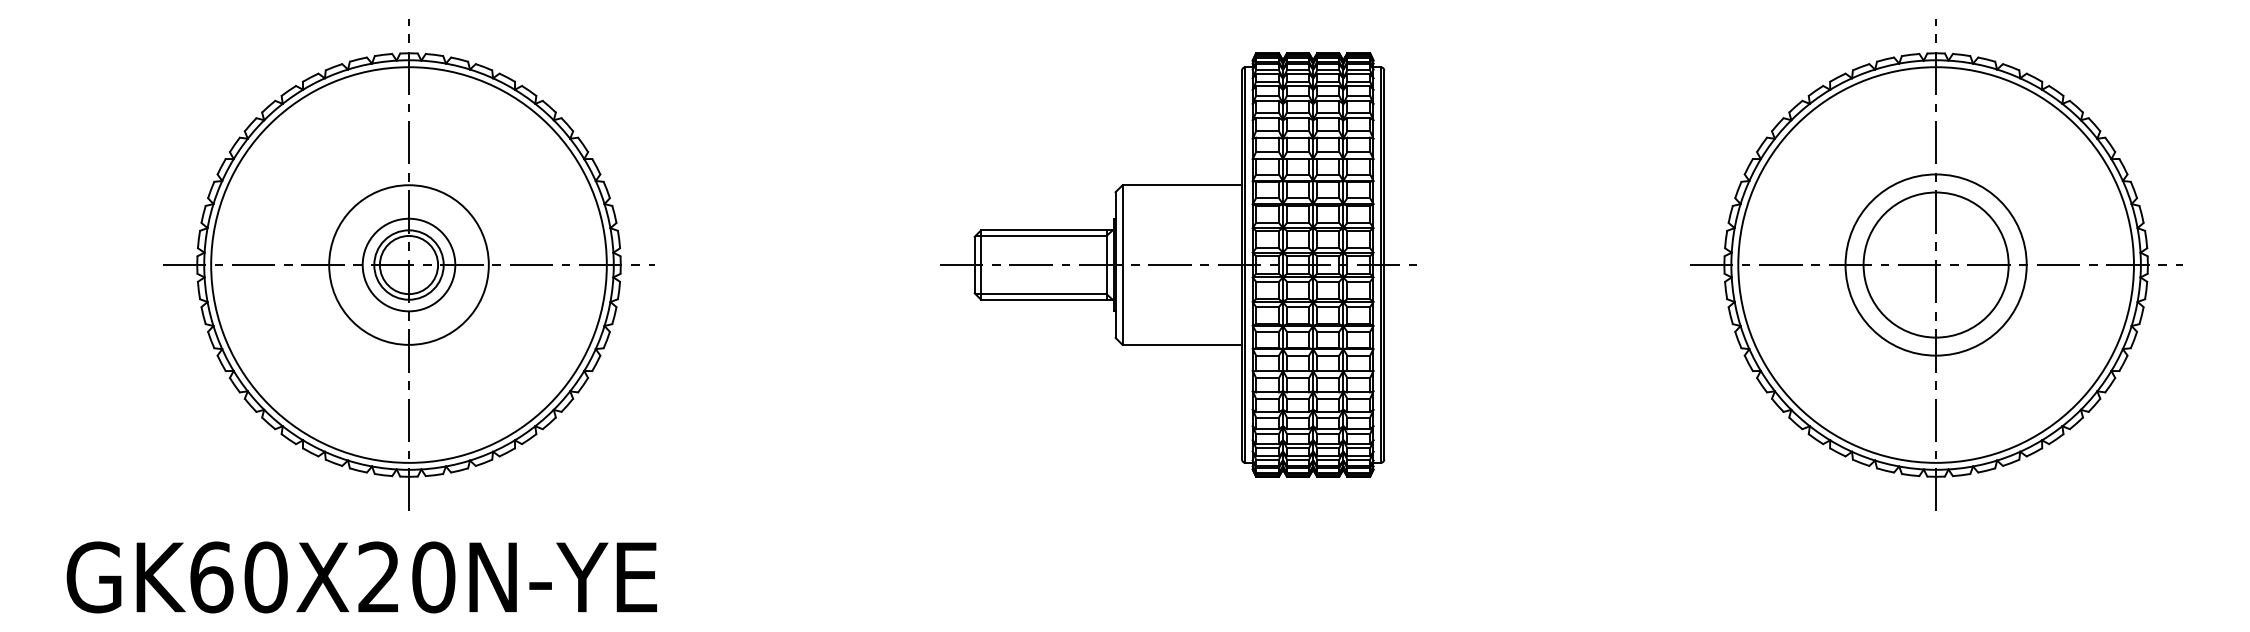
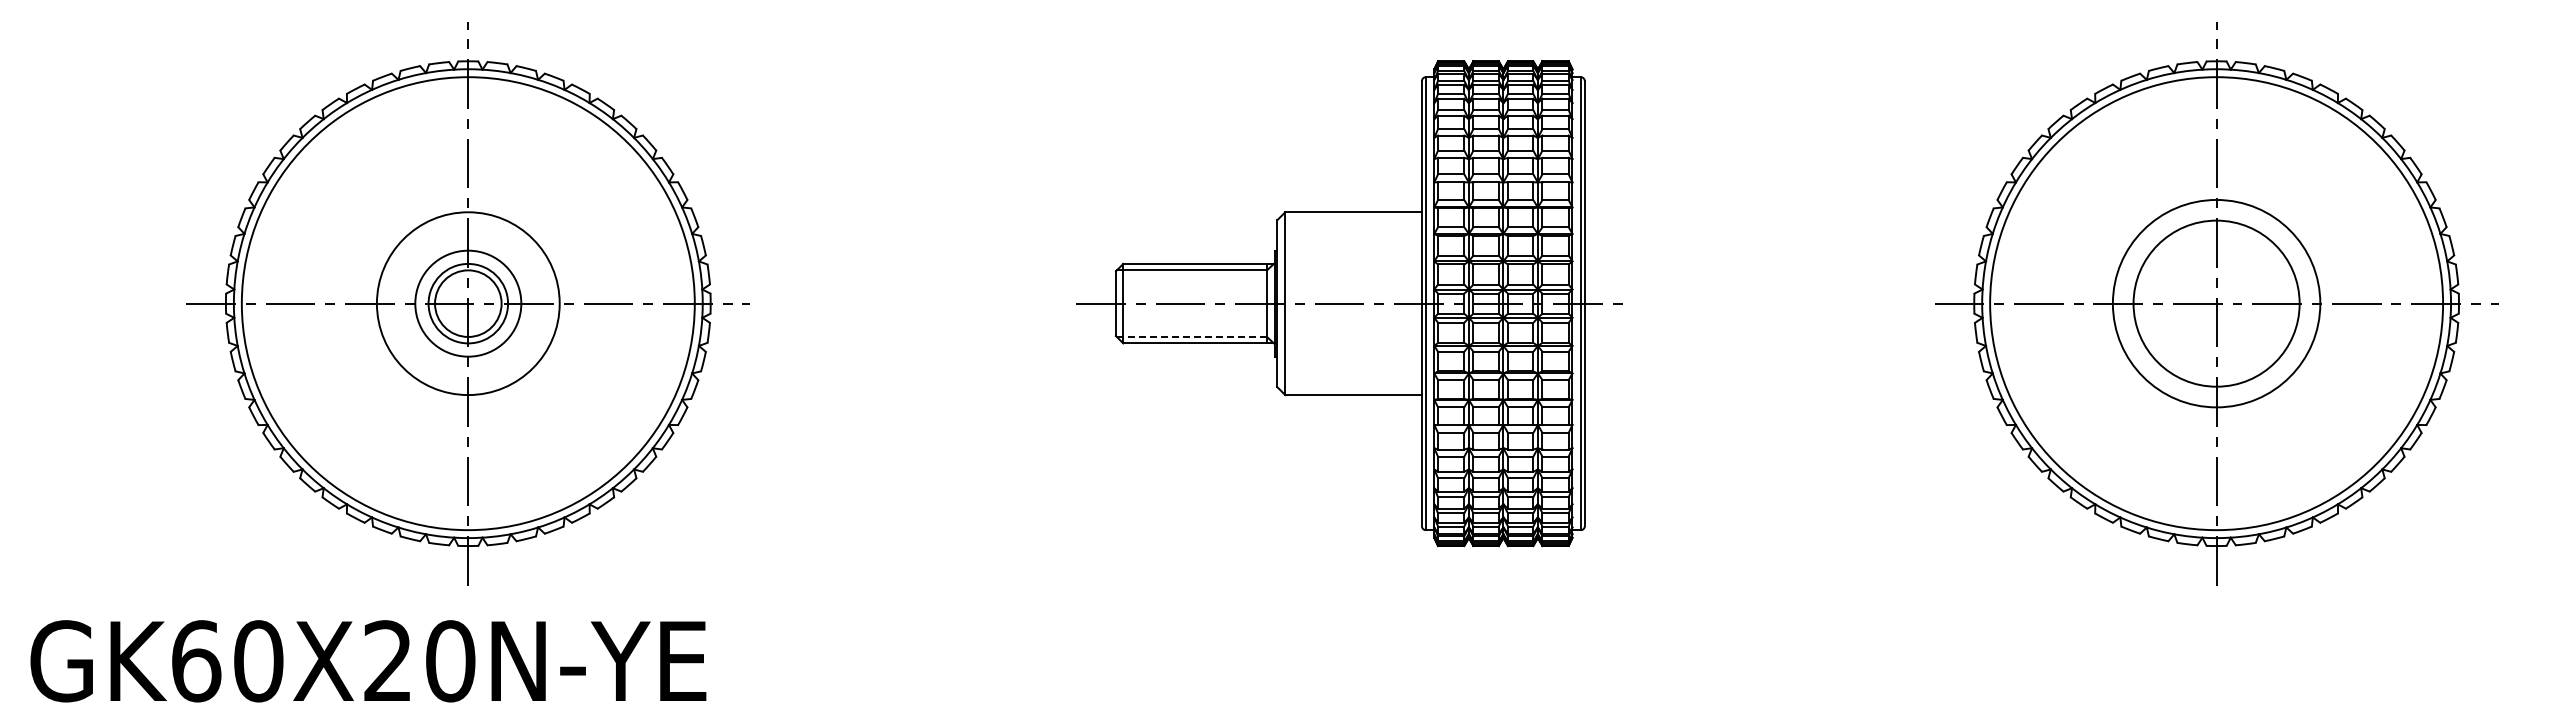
line: (1041, 293) -> (1192, 336), solid -> dashed
text: (361, 577) -> (368, 661), moved

